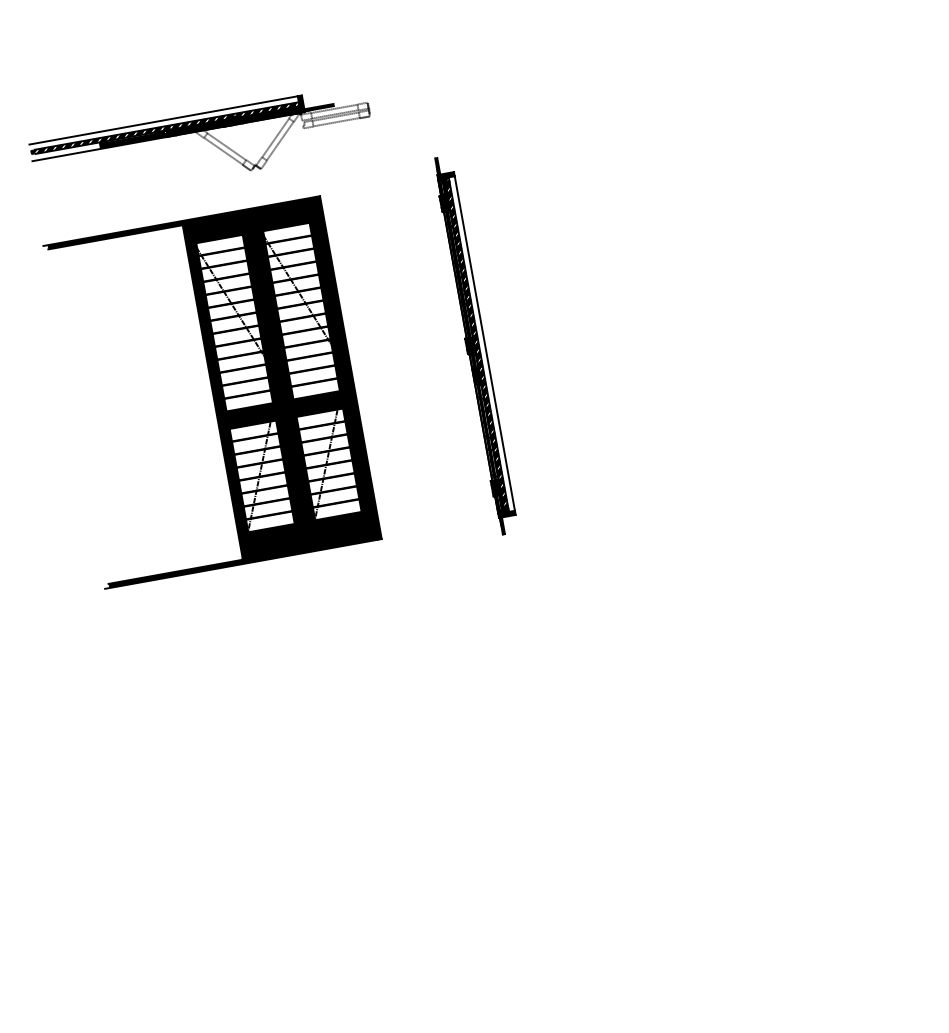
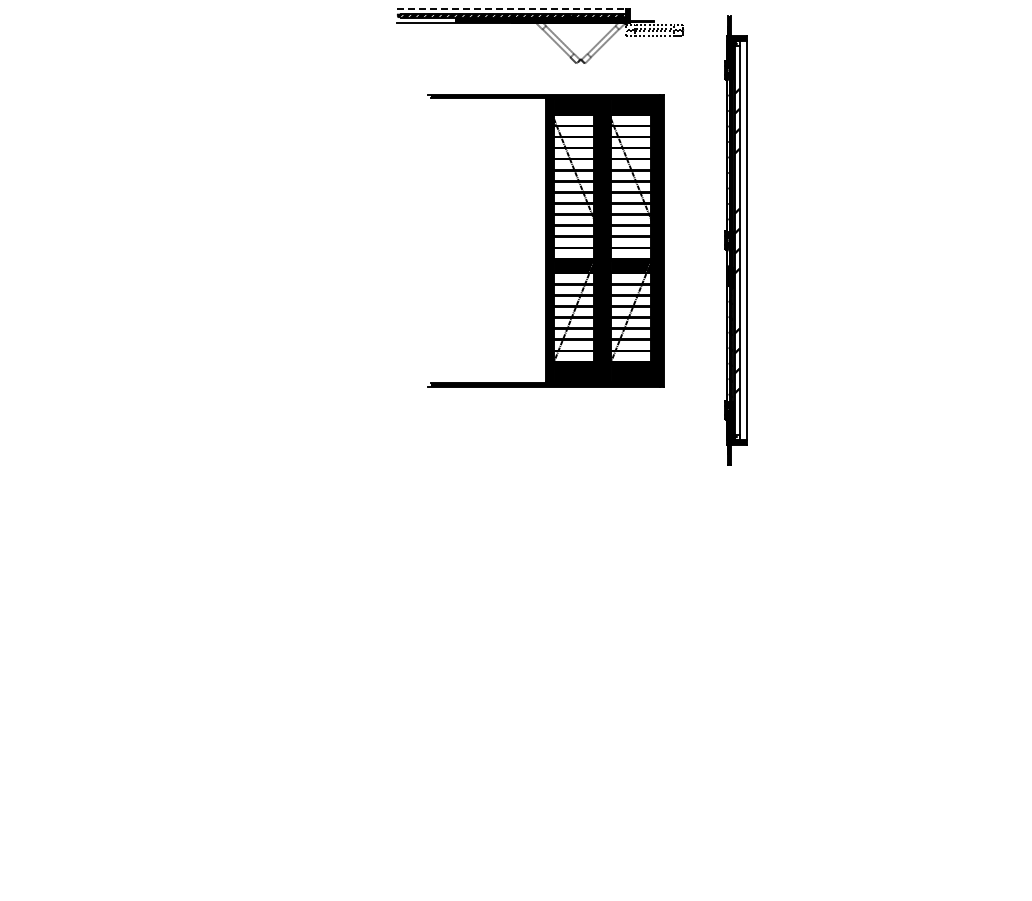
line: (164, 119) -> (512, 8), solid -> dashed
part: (475, 344) -> (735, 240), size x1.4
part: (212, 392) -> (545, 240), moved

